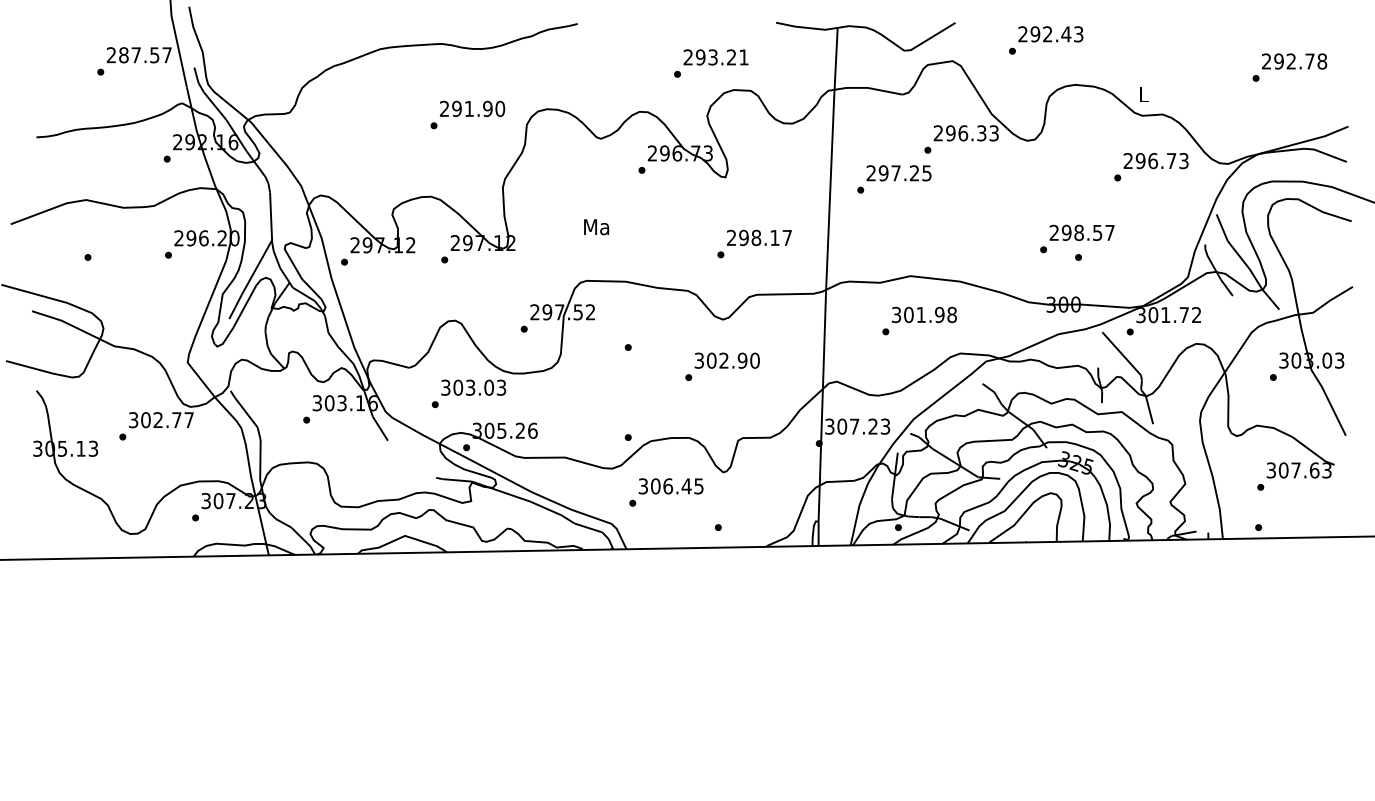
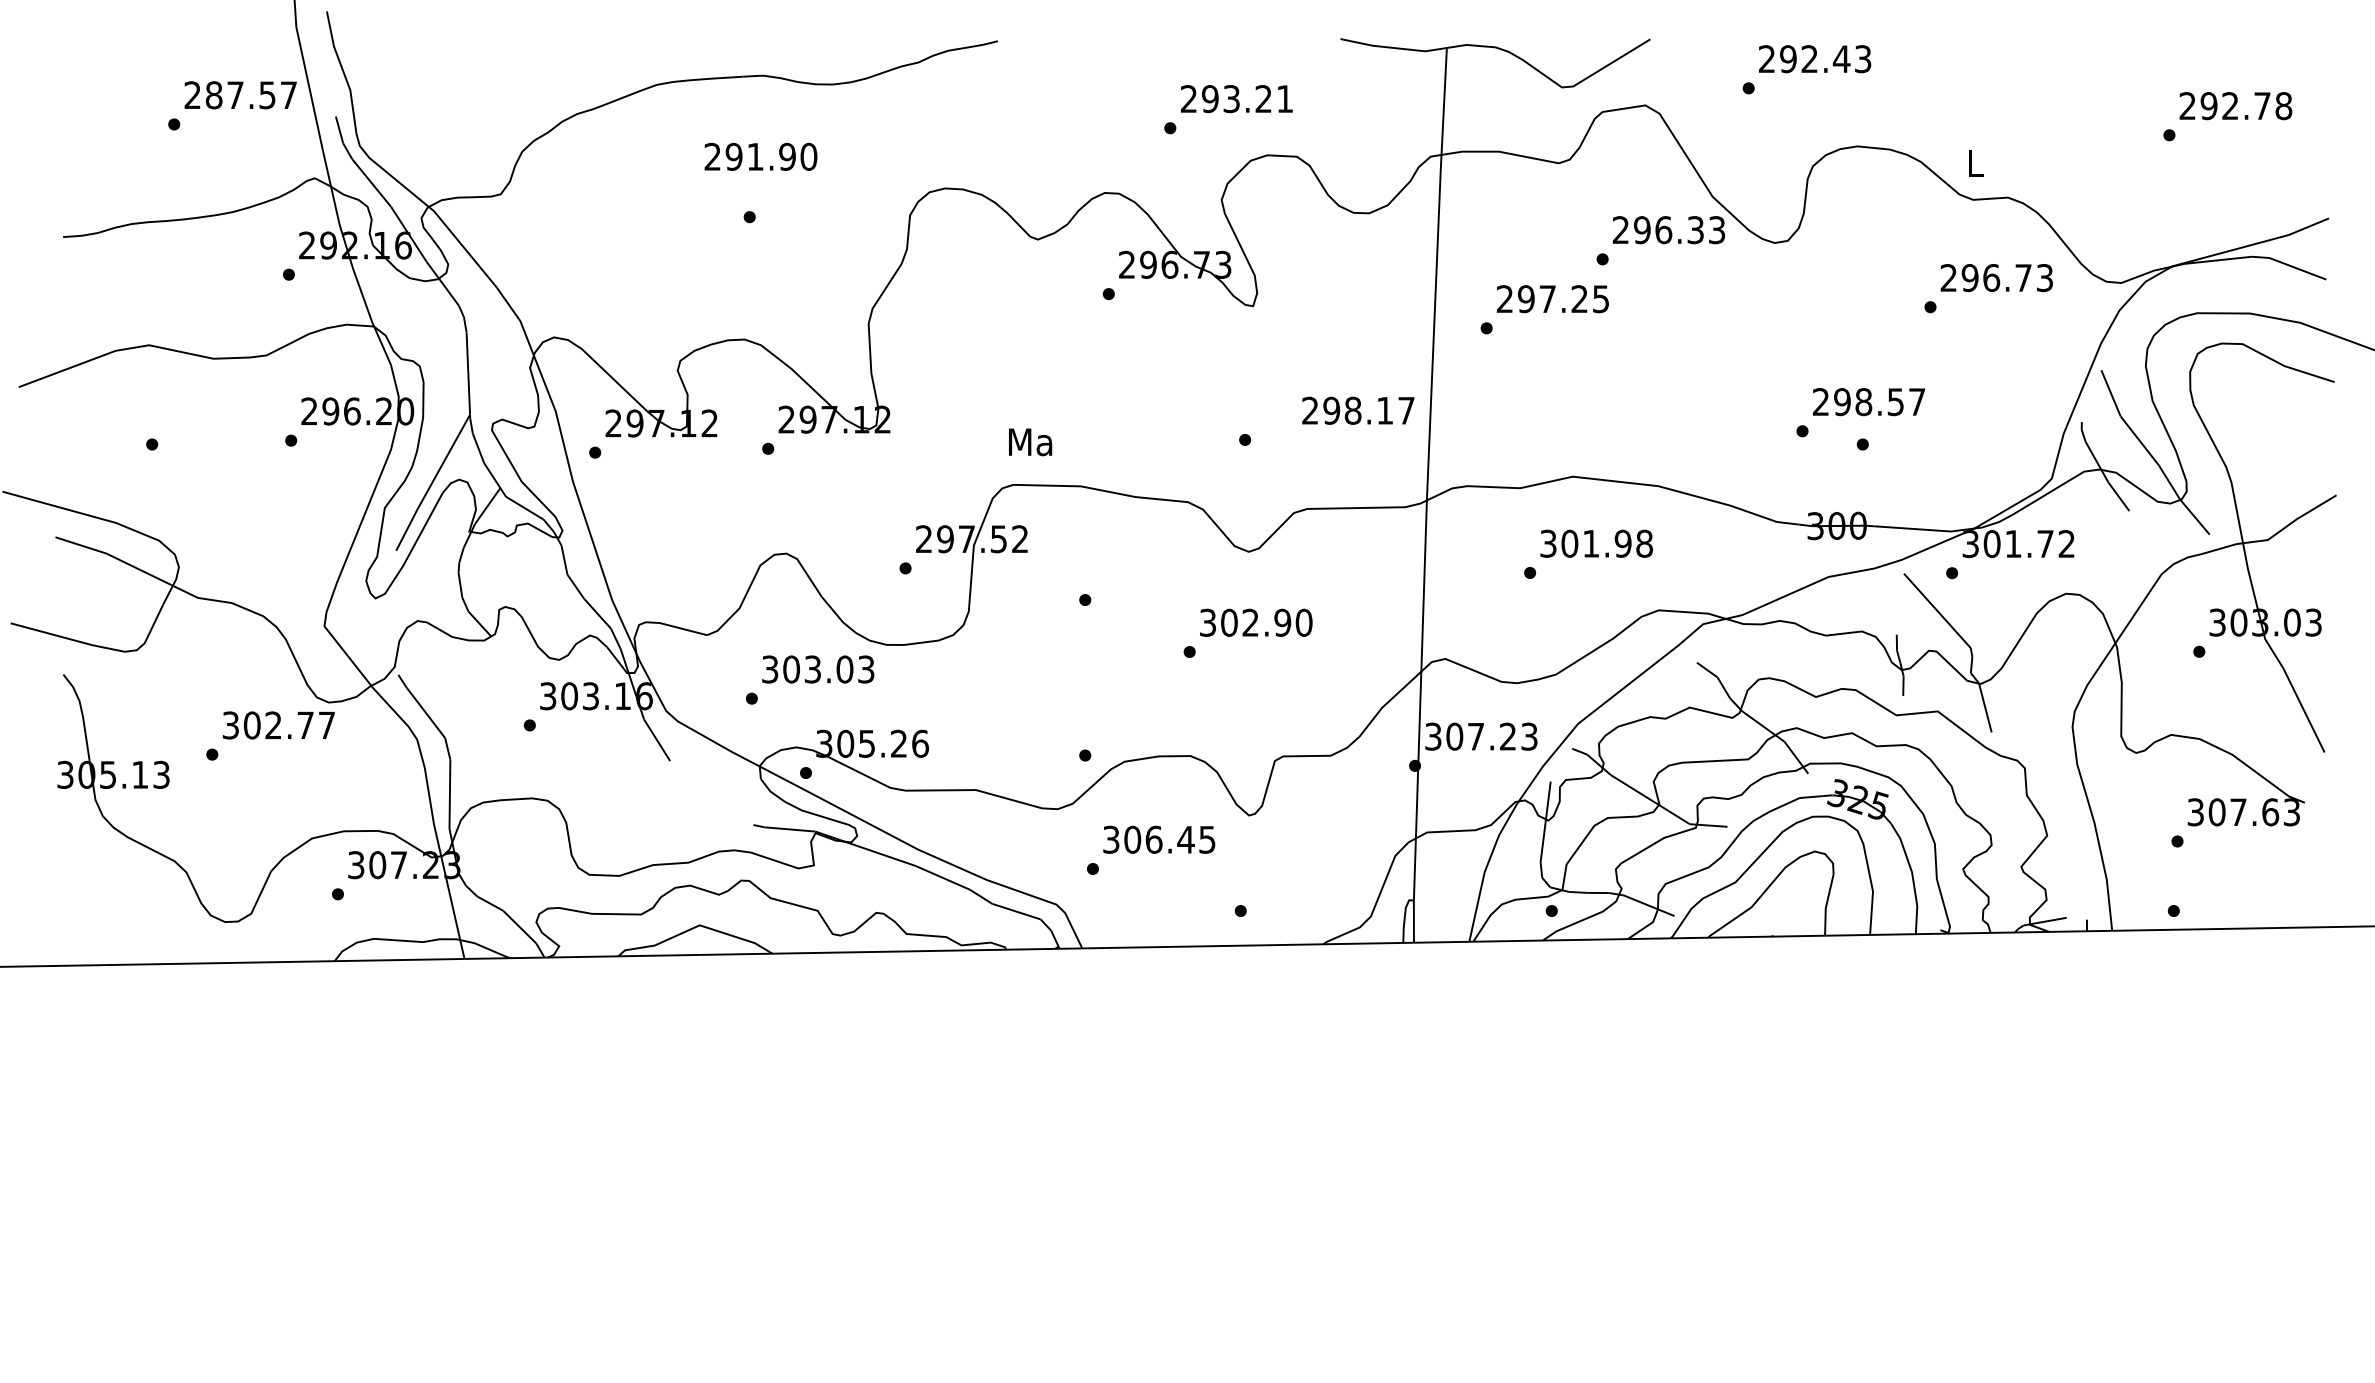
text: (472, 108) -> (760, 156), moved
text: (596, 227) -> (1030, 442), moved
text: (759, 237) -> (1358, 409), moved

